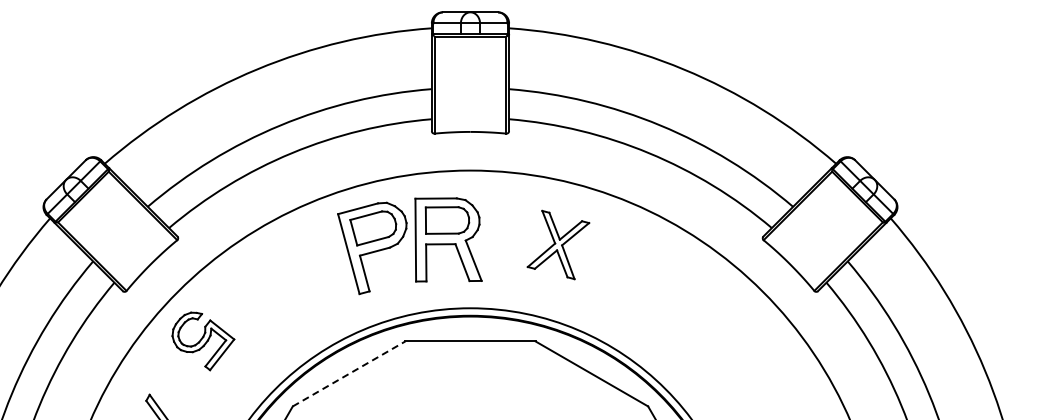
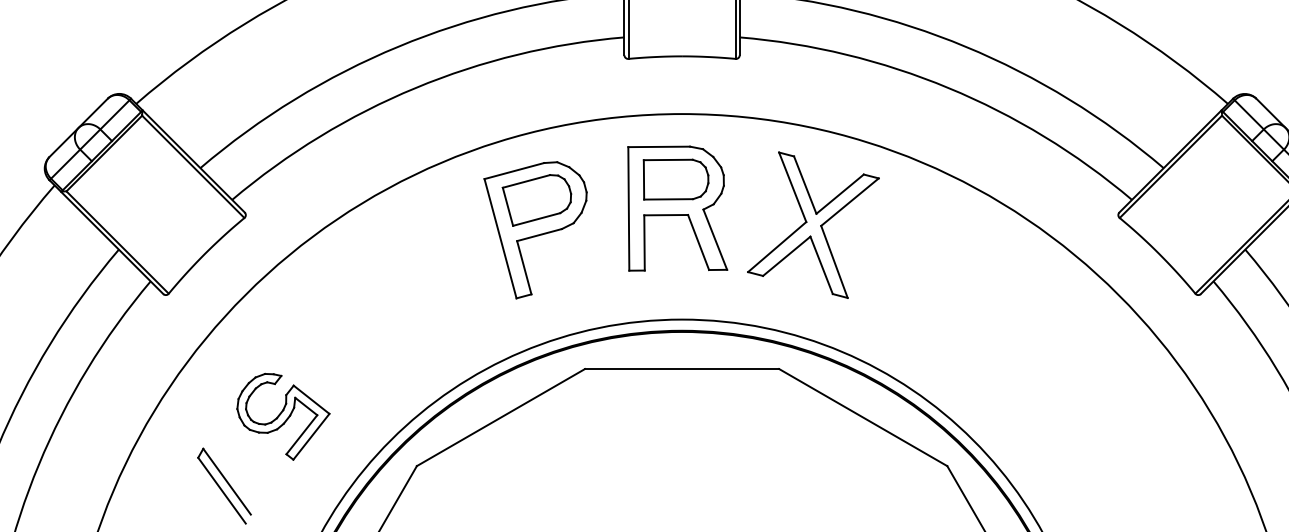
part: (448, 239) -> (677, 207), moved
part: (558, 244) -> (813, 224), size x1.43
part: (203, 341) -> (283, 416), moved
line: (349, 373) -> (501, 416), dashed -> solid

